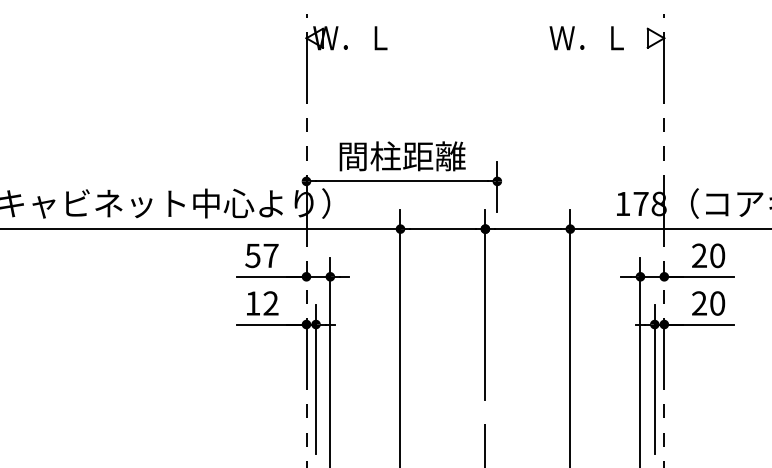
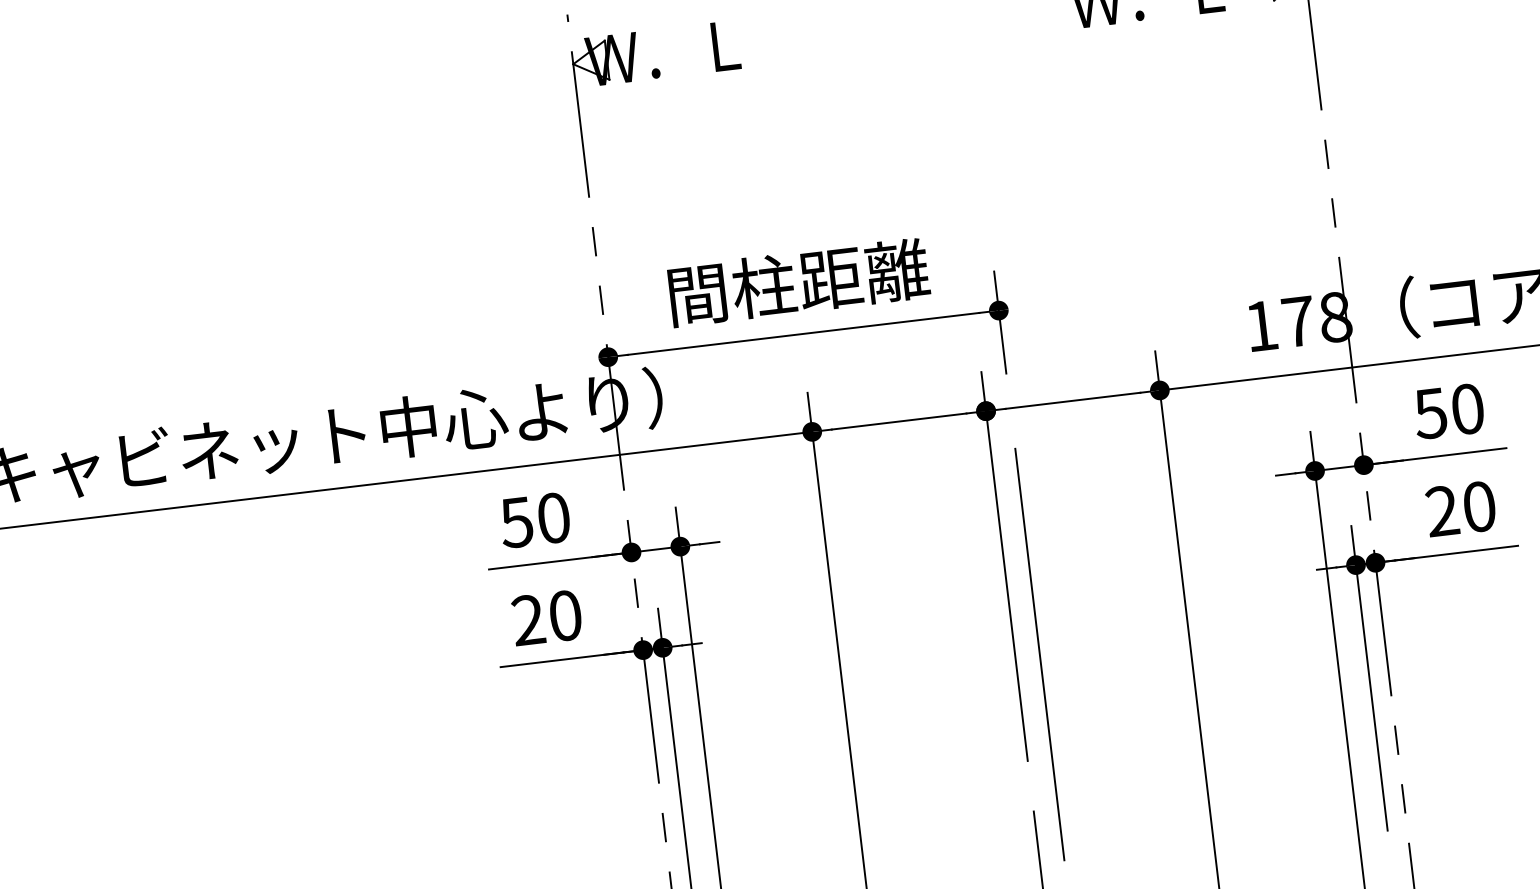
text: (270, 255) -> (552, 517), 57 -> 50
text: (698, 255) -> (1428, 413), 20 -> 50
text: (261, 303) -> (545, 618), 12 -> 20
line: (497, 348) -> (1039, 652), added

